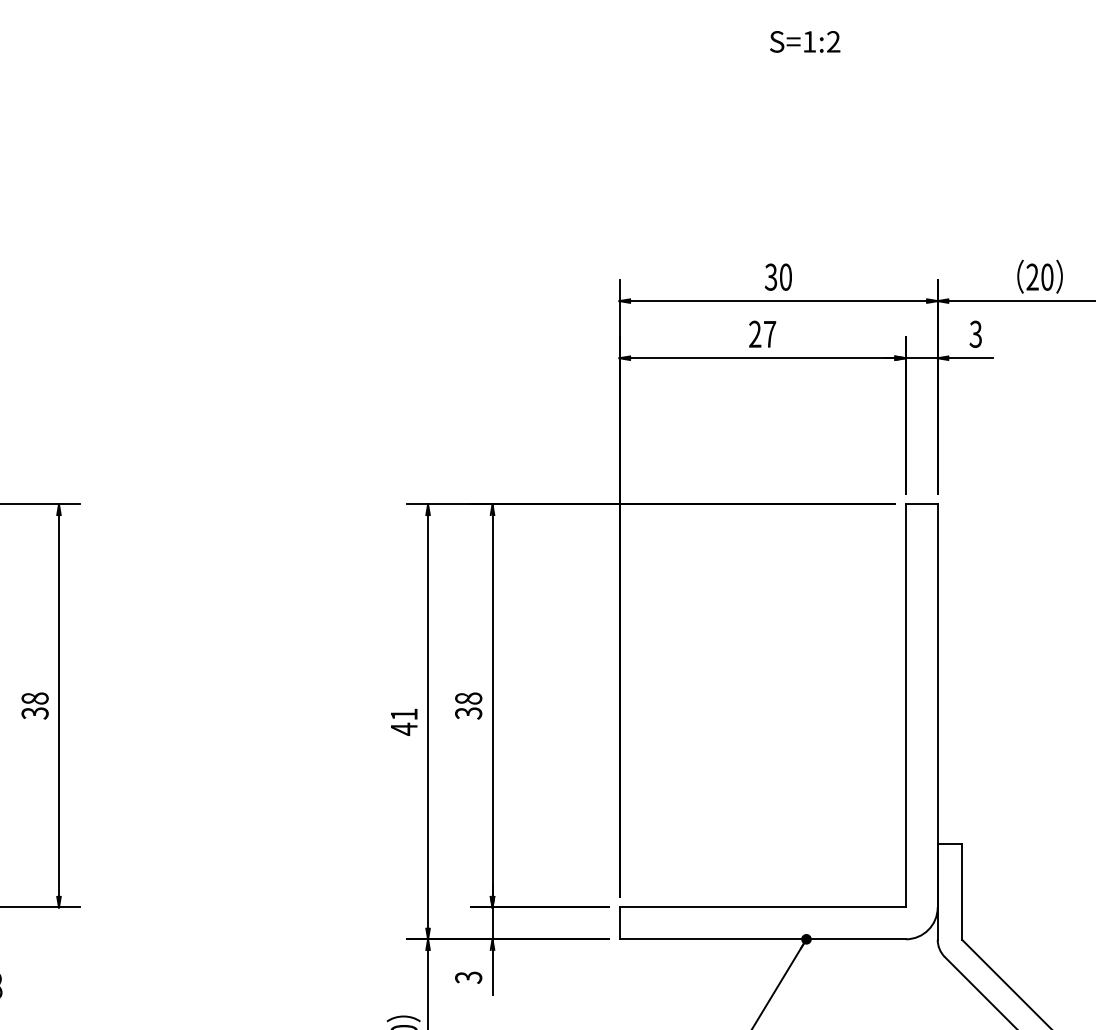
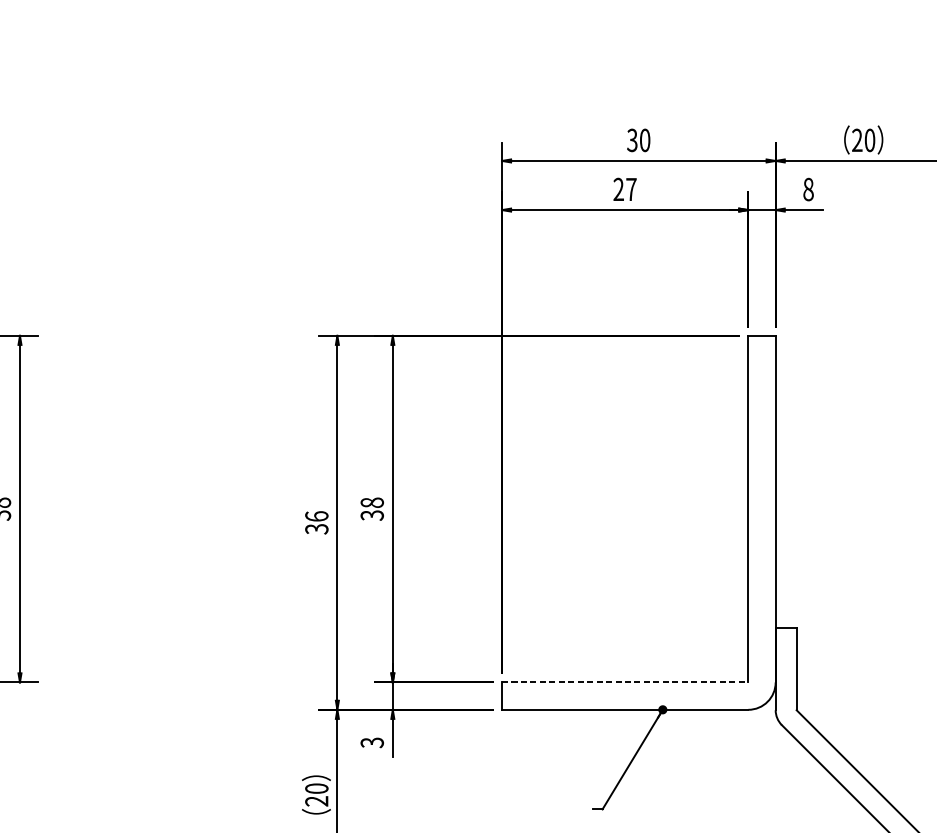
text: (975, 333) -> (808, 188), 3 -> 8
text: (403, 721) -> (316, 522), 41 -> 36
line: (763, 907) -> (625, 682), solid -> dashed

